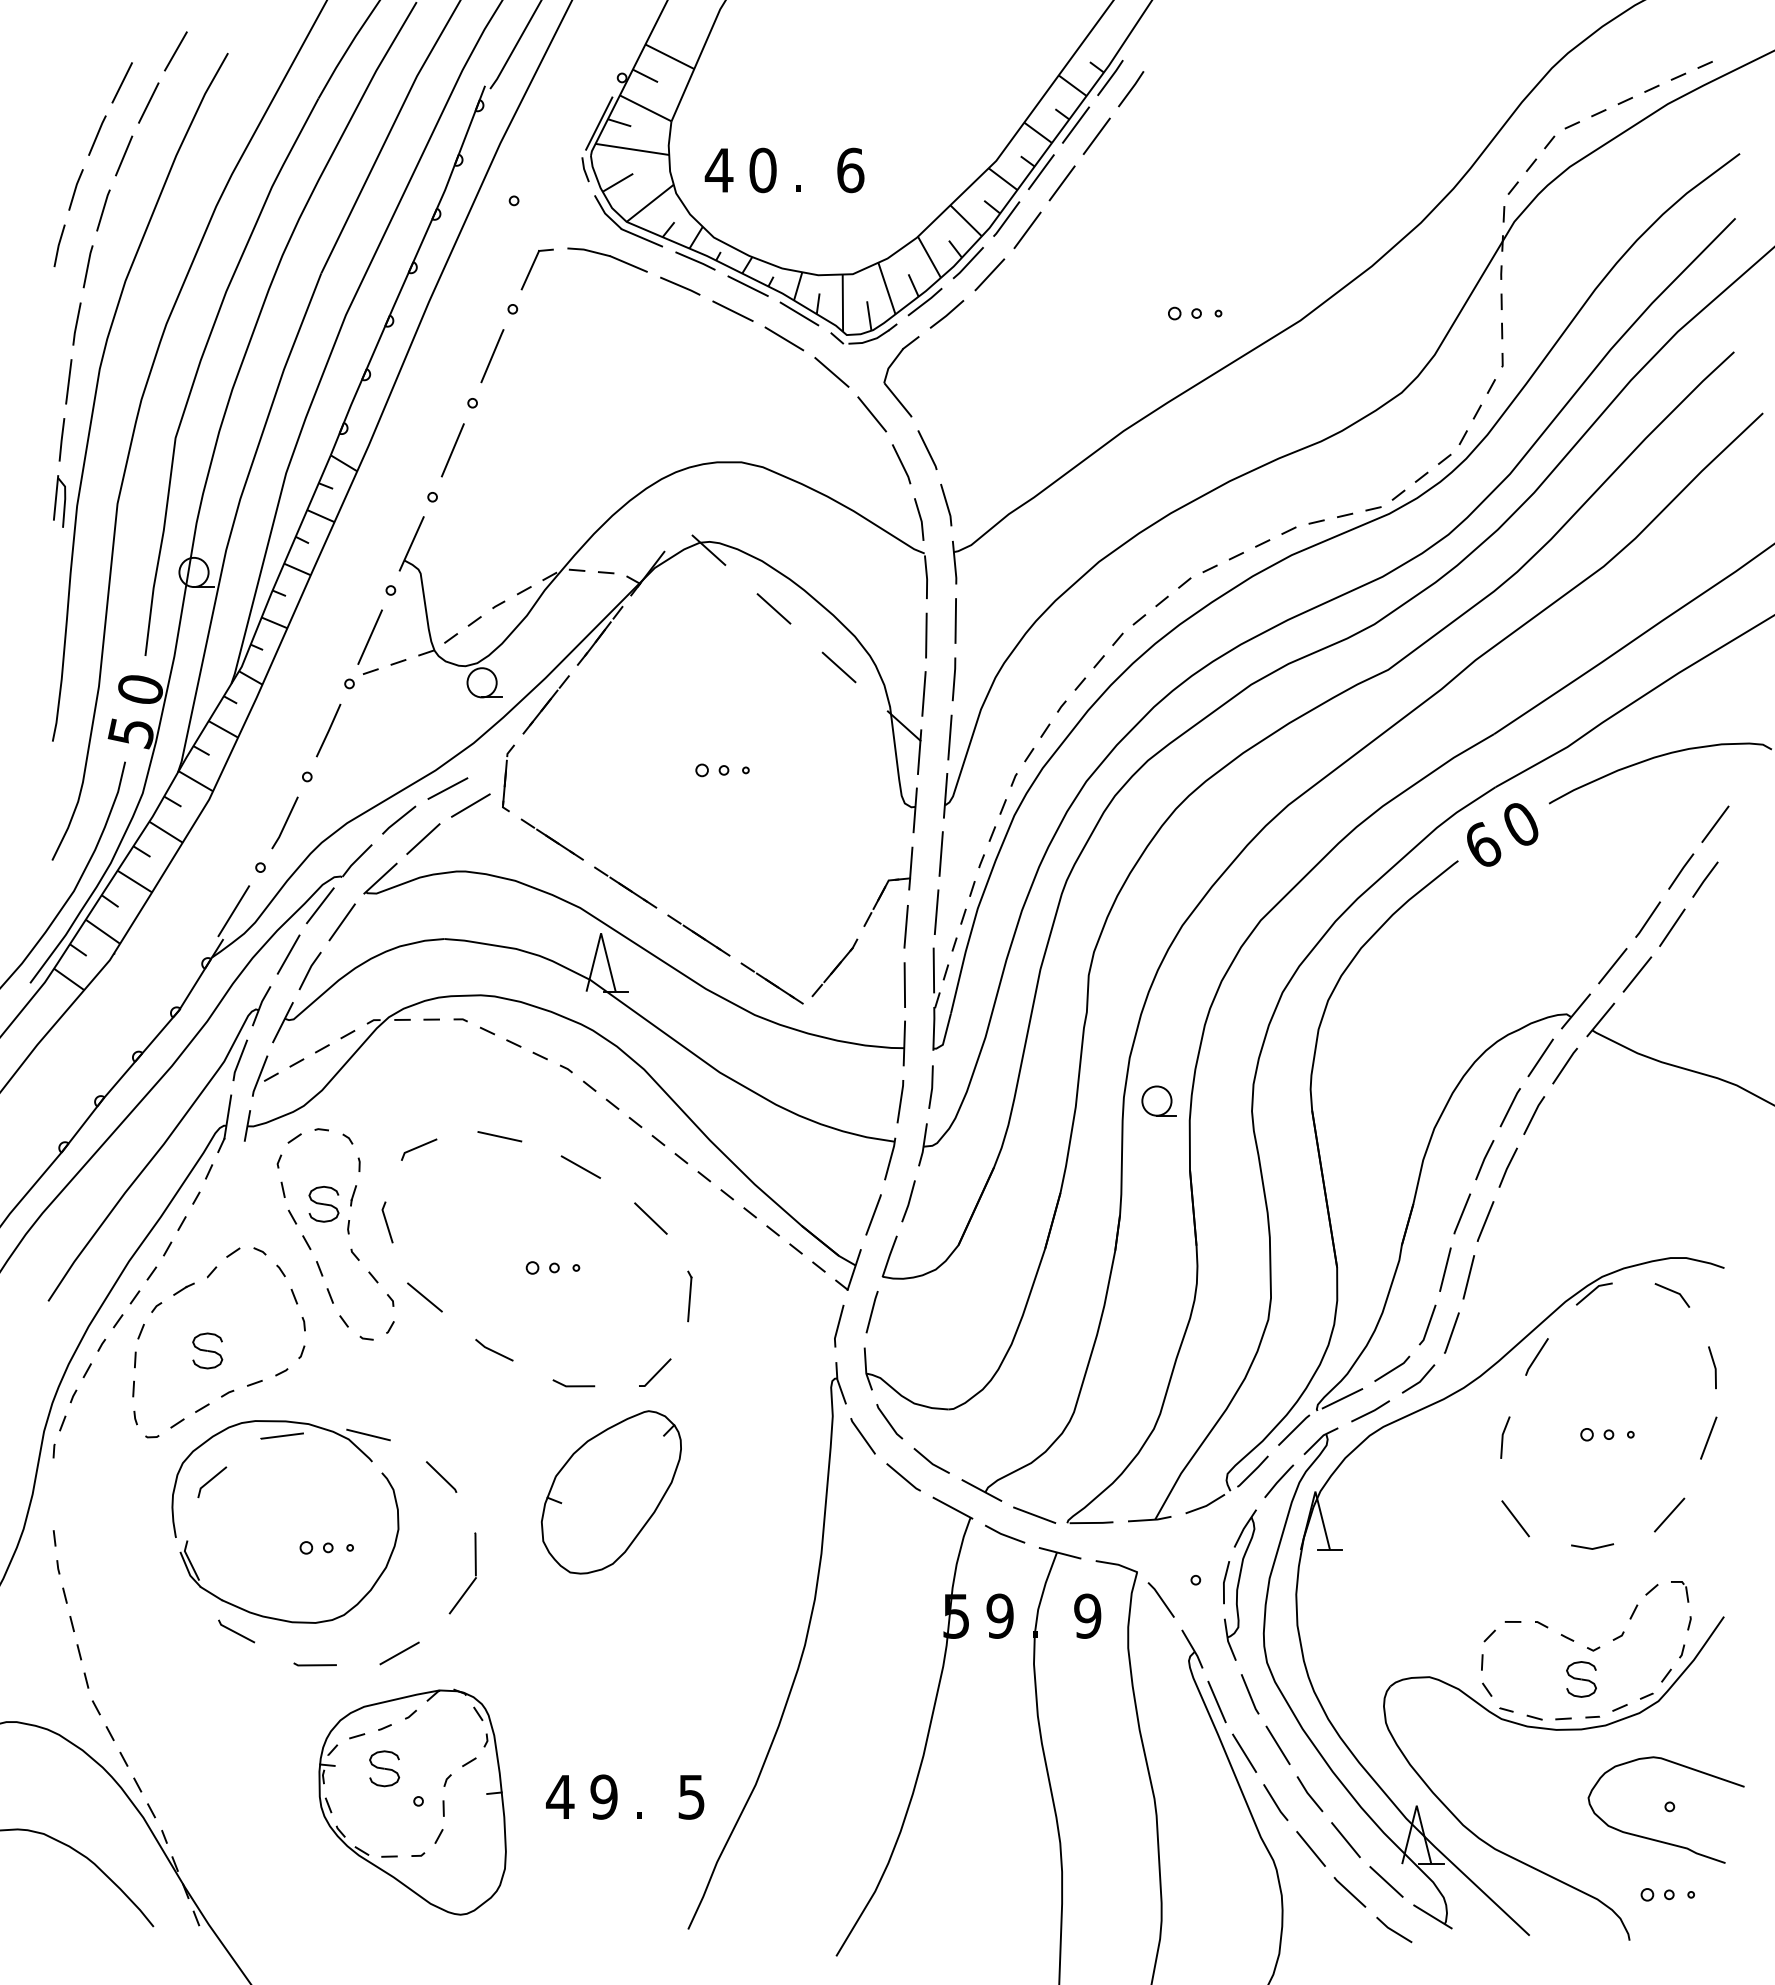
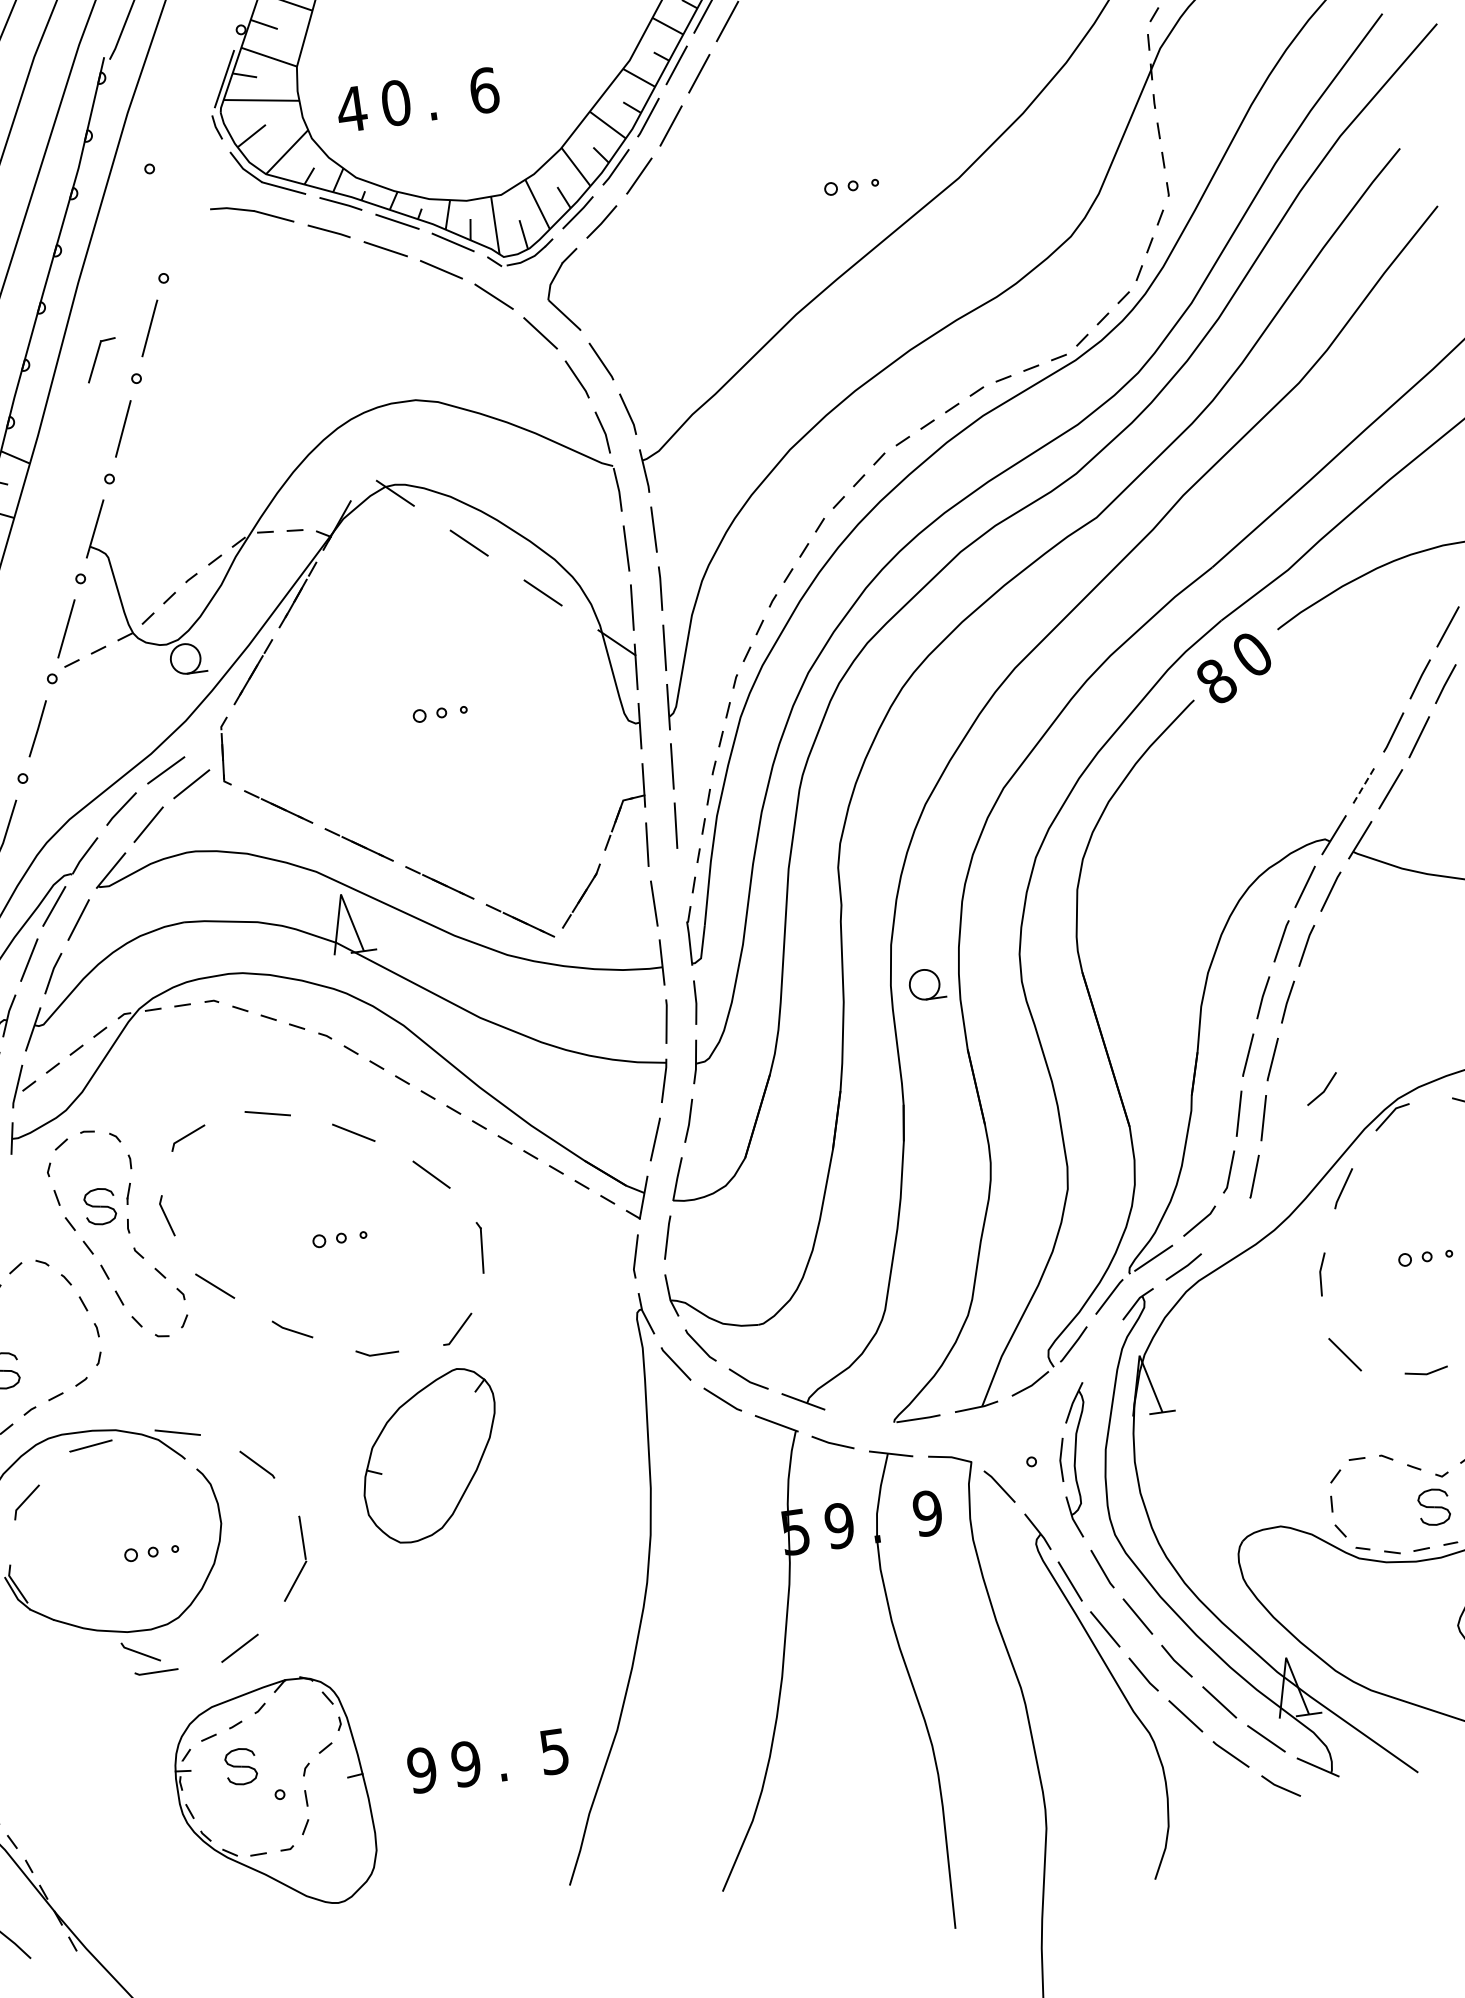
part: (536, 269) -> (100, 360), moved
text: (1483, 844) -> (1217, 680), 6 -> 8
line: (1612, 966) -> (1364, 784), solid -> dashed
line: (933, 970) -> (681, 884), removed
line: (1420, 1379) -> (1324, 1089), moved
line: (1279, 1481) -> (1101, 1350), removed
line: (1034, 1514) -> (859, 1418), removed
line: (236, 1631) -> (140, 1652), moved
text: (560, 1796) -> (422, 1769), 4 -> 9

